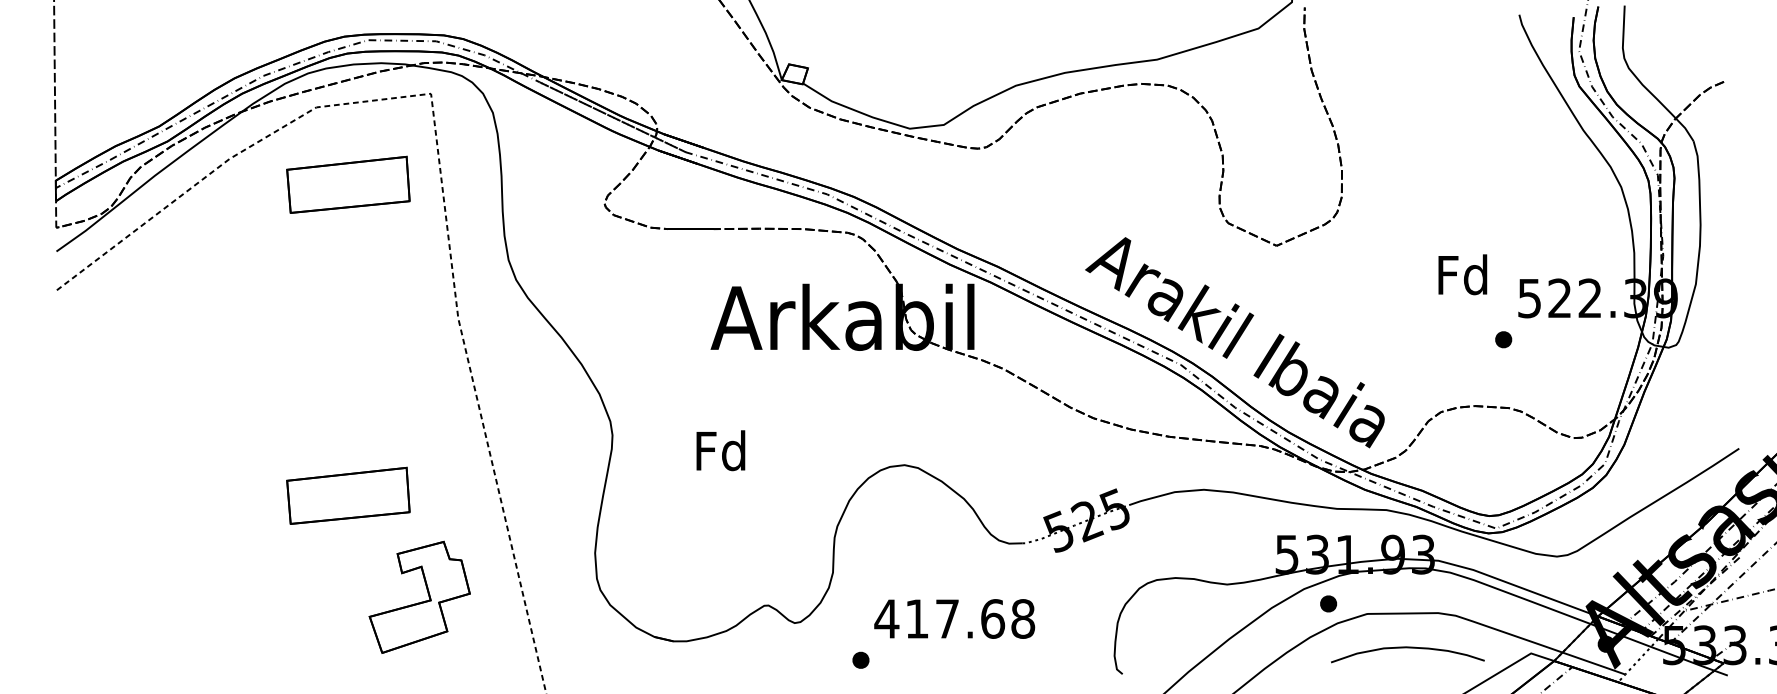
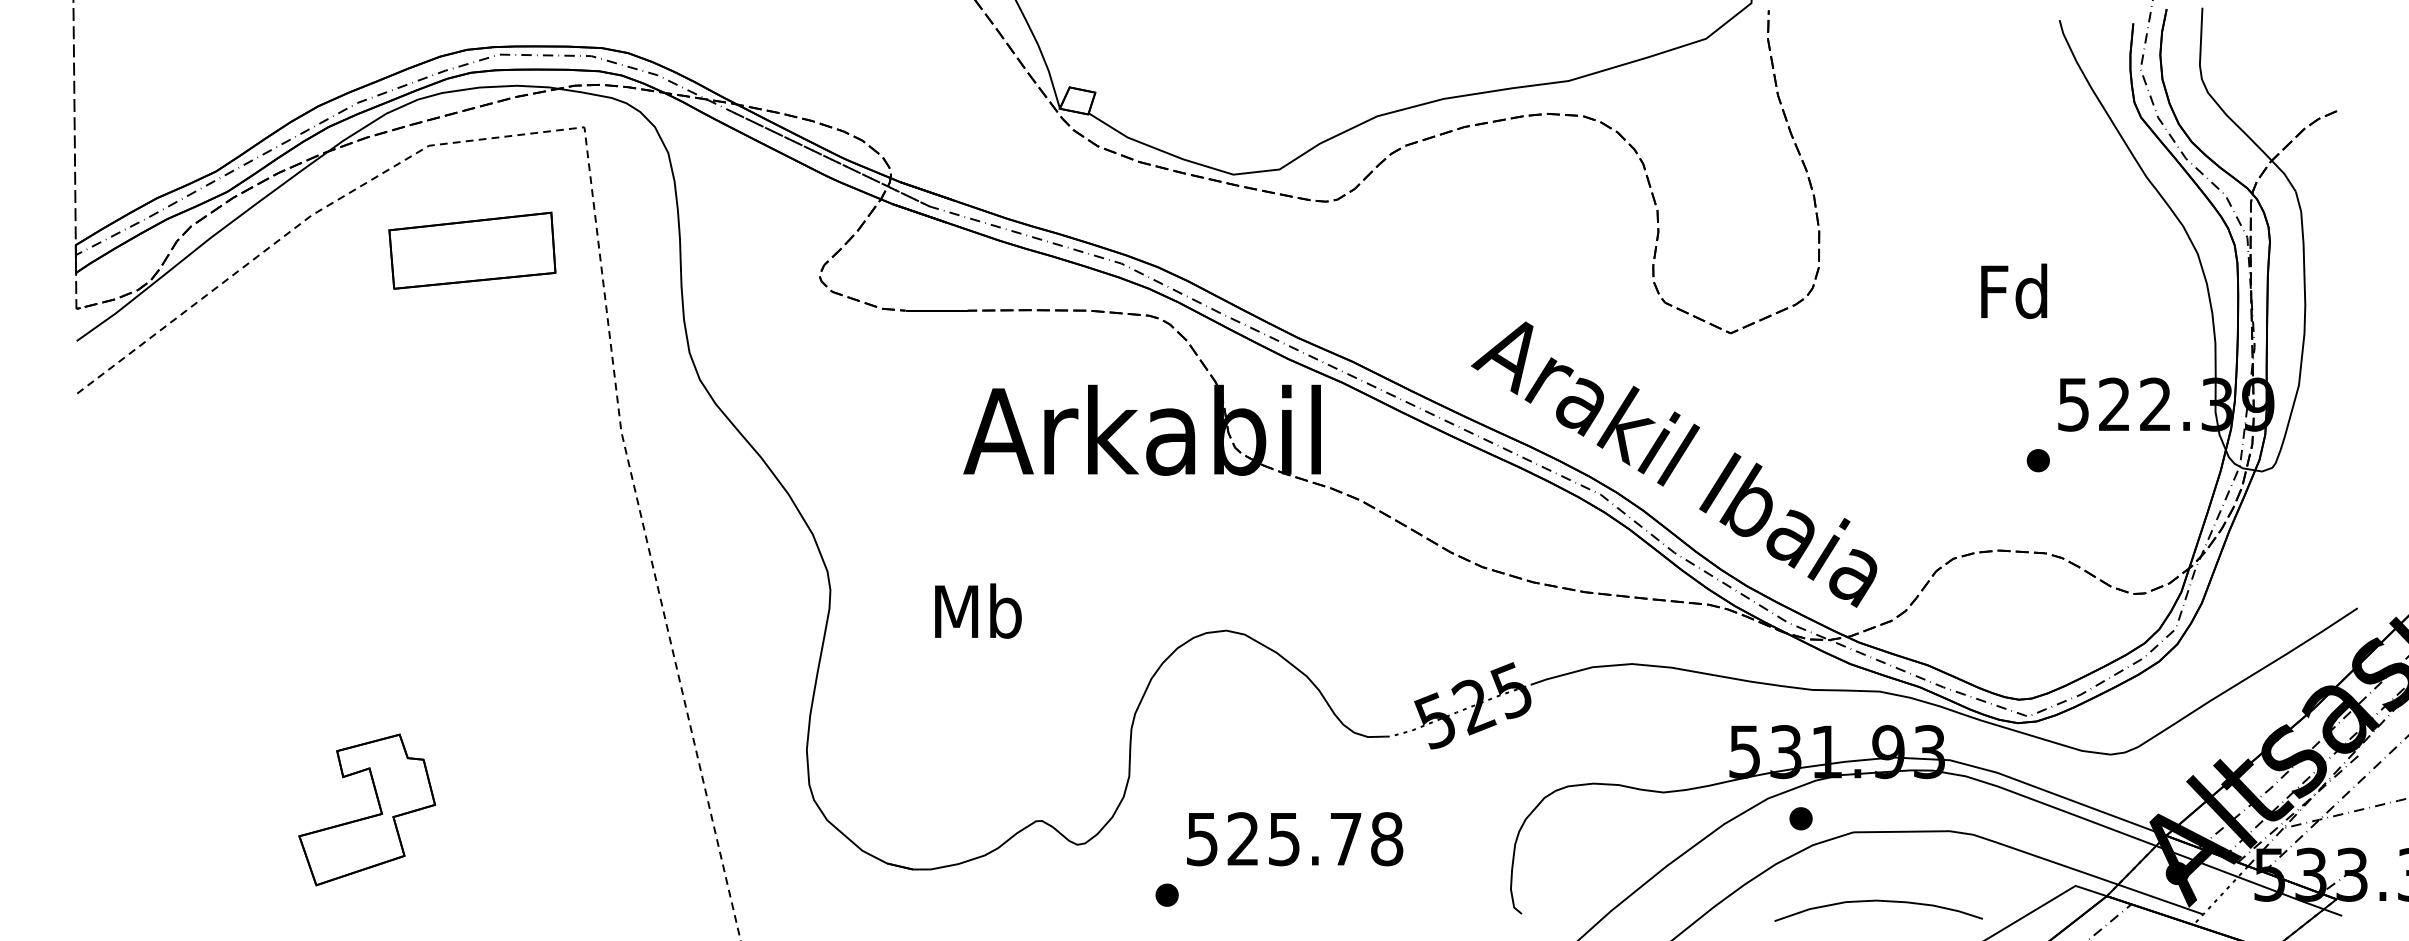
text: (1462, 274) -> (2013, 290), moved
text: (721, 450) -> (978, 610), Fd -> Mb
part: (348, 495) -> (472, 671), removed
part: (419, 596) -> (366, 808), moved
text: (939, 618) -> (1273, 838), 417.68 -> 525.78
curve: (1407, 648) -> (1878, 902), moved

